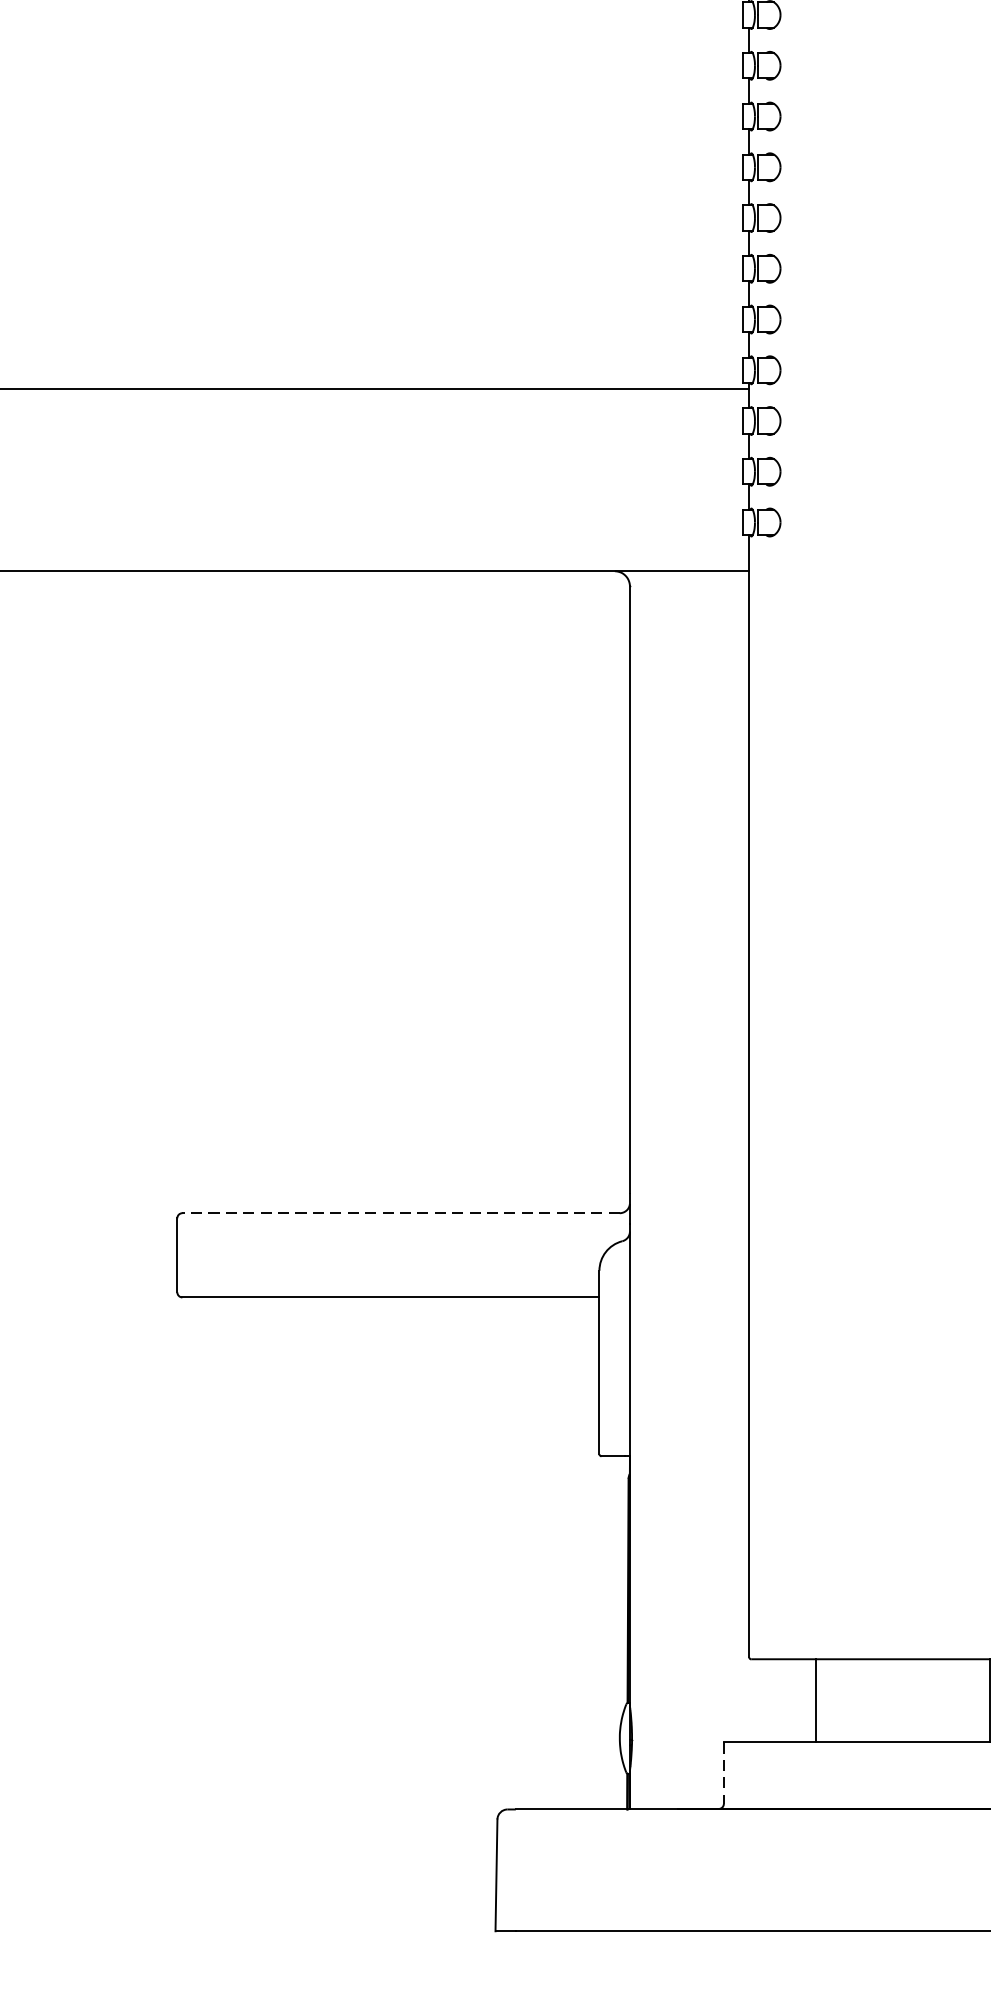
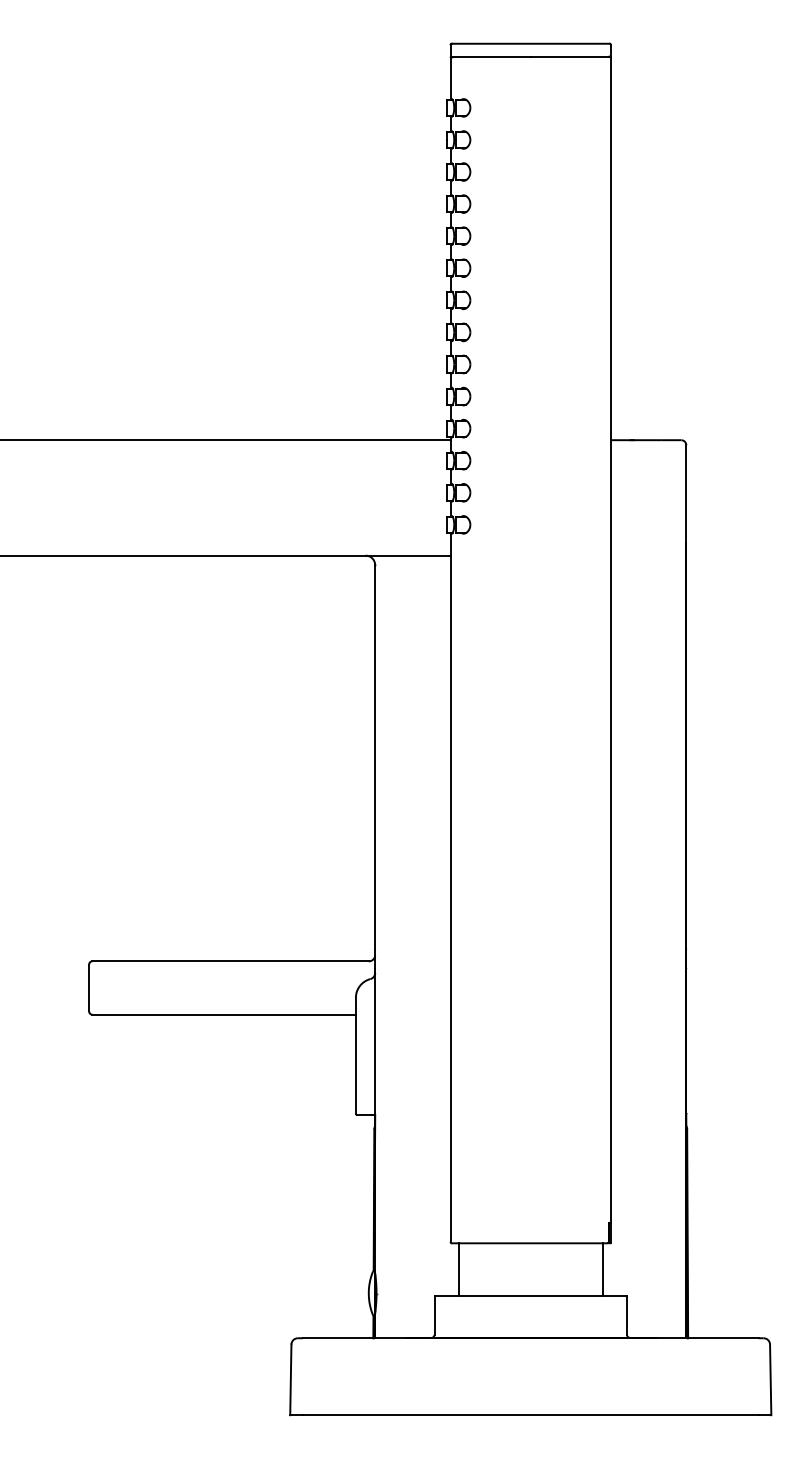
line: (401, 1213) -> (230, 961), dashed -> solid
line: (815, 1700) -> (458, 1269), moved
line: (723, 1773) -> (434, 1315), dashed -> solid

